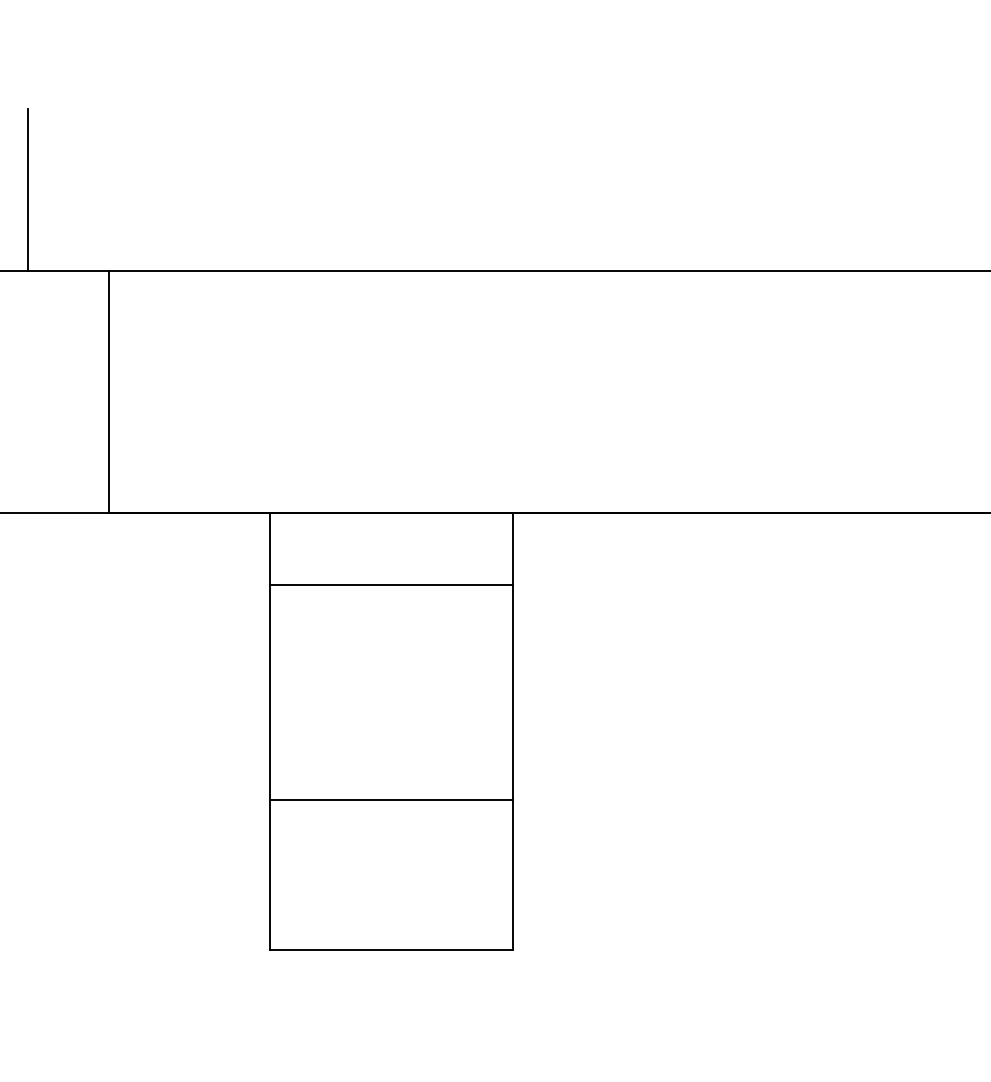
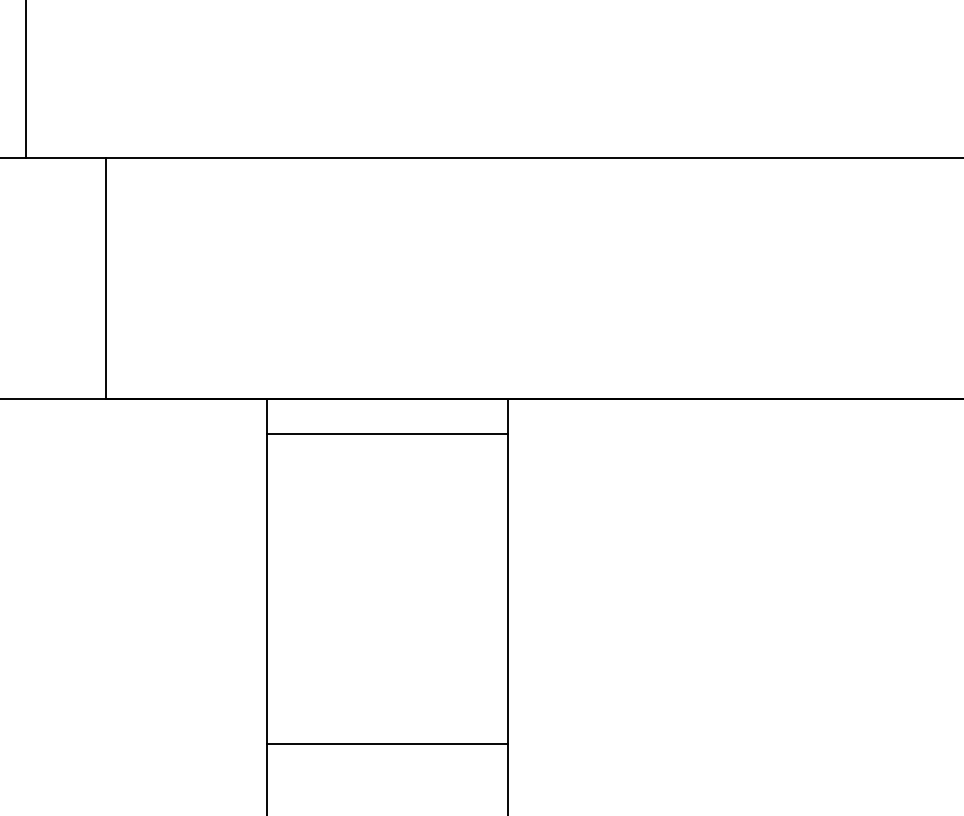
line: (391, 585) -> (387, 434), moved
line: (391, 800) -> (387, 743), moved

